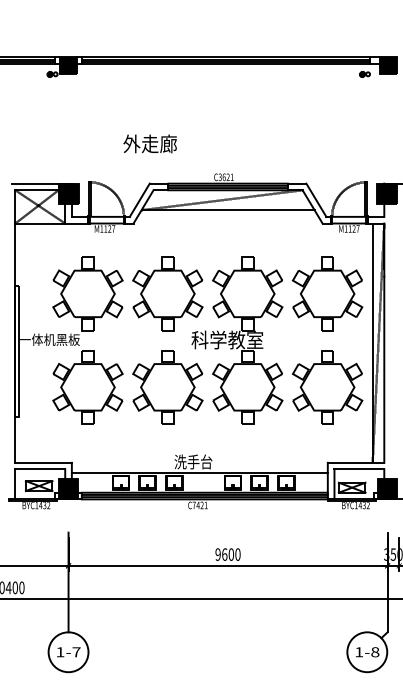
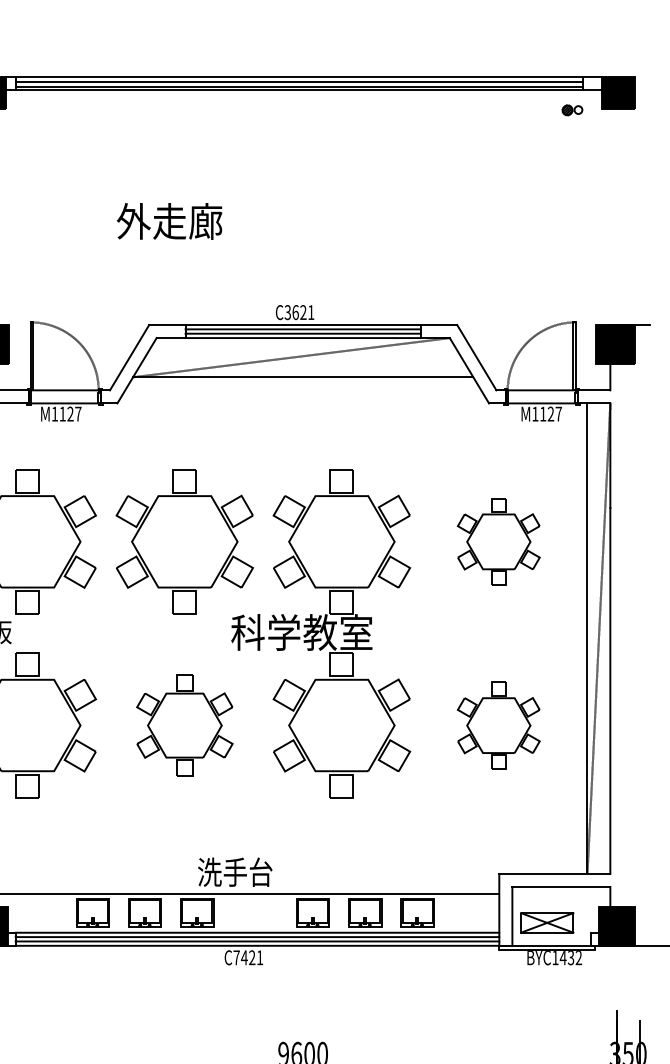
text: (149, 143) -> (168, 220), moved
part: (327, 293) -> (498, 541), size x0.6
part: (167, 387) -> (184, 725), size x0.7
part: (327, 387) -> (498, 725), size x0.6

